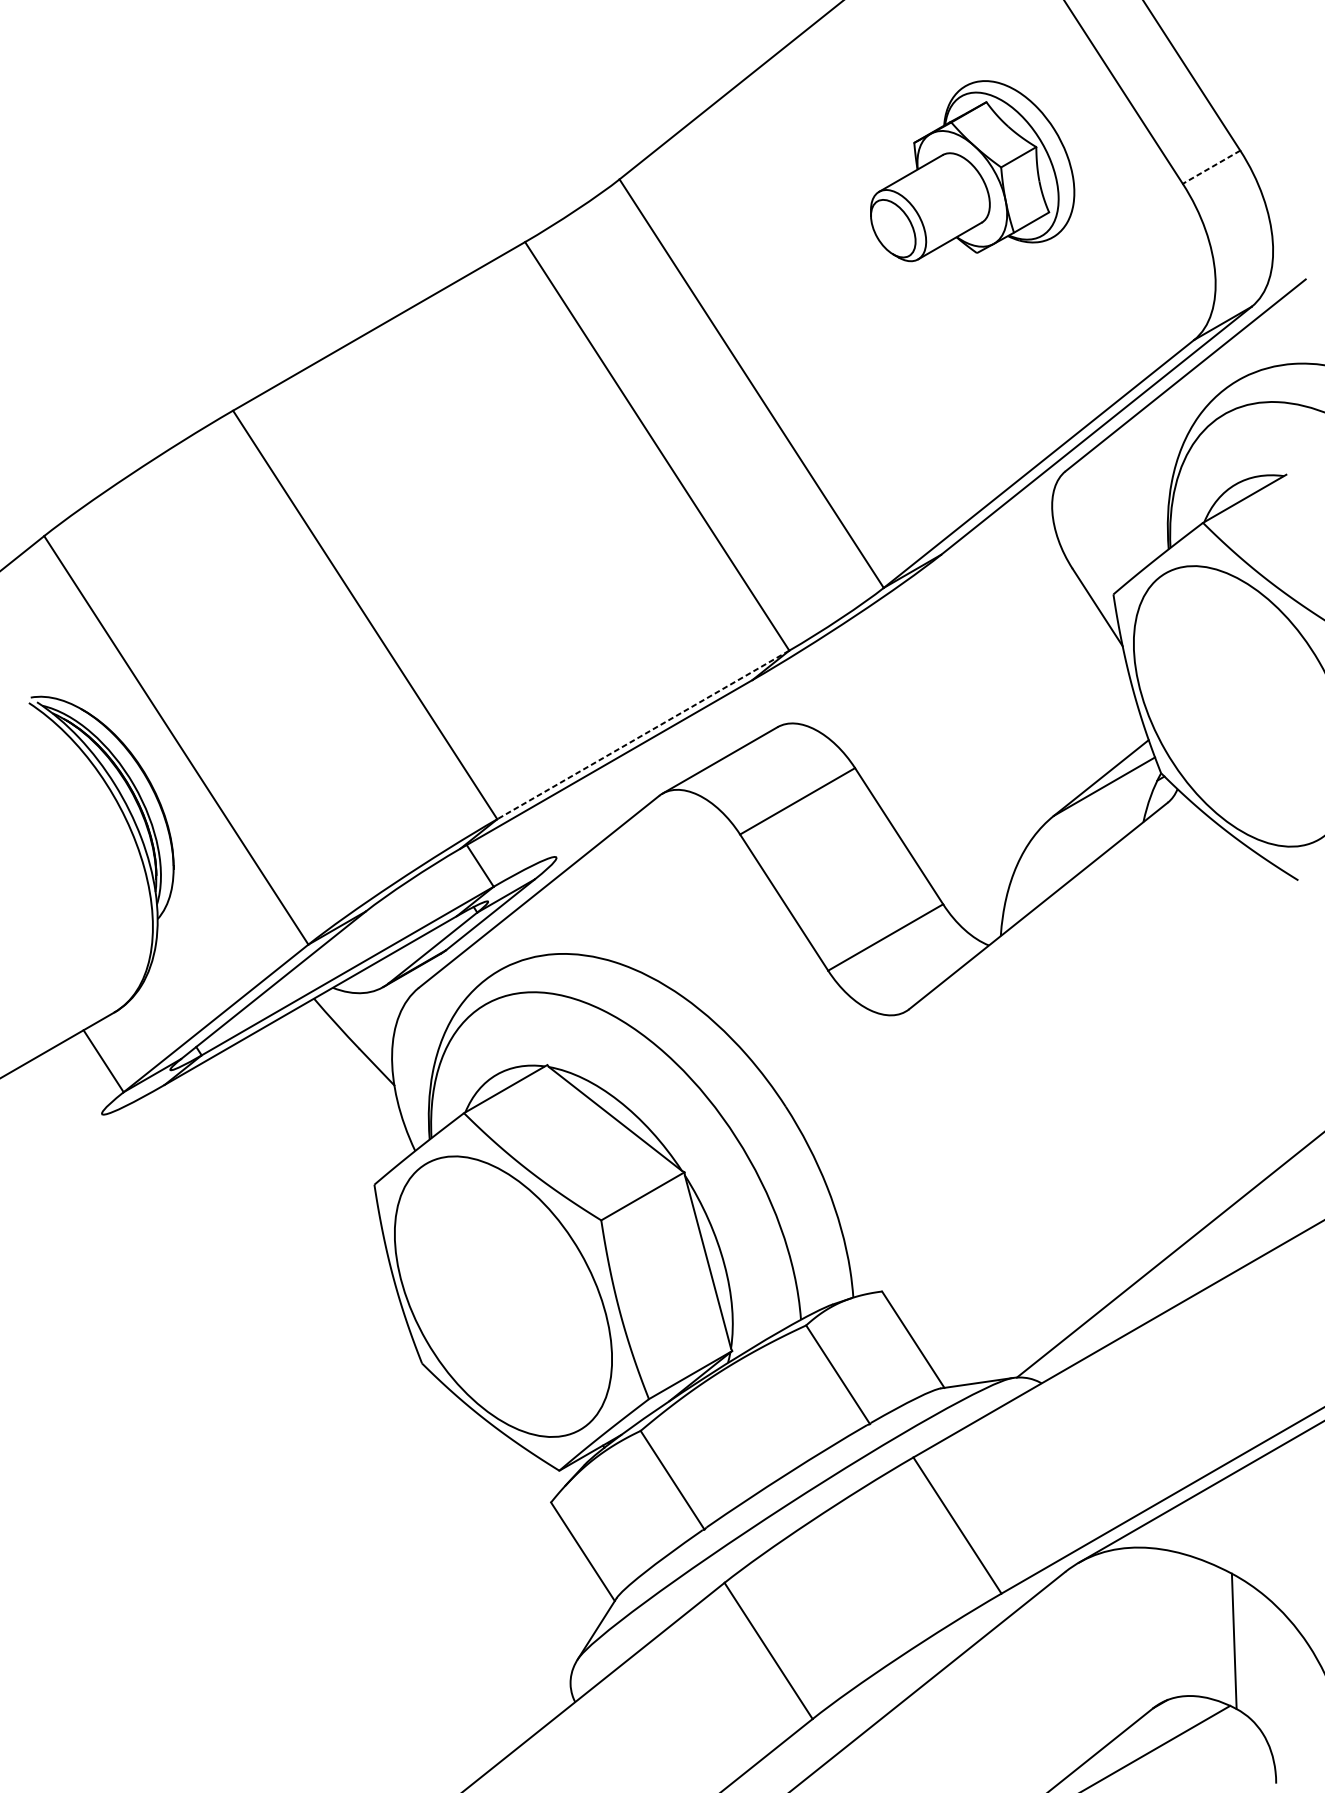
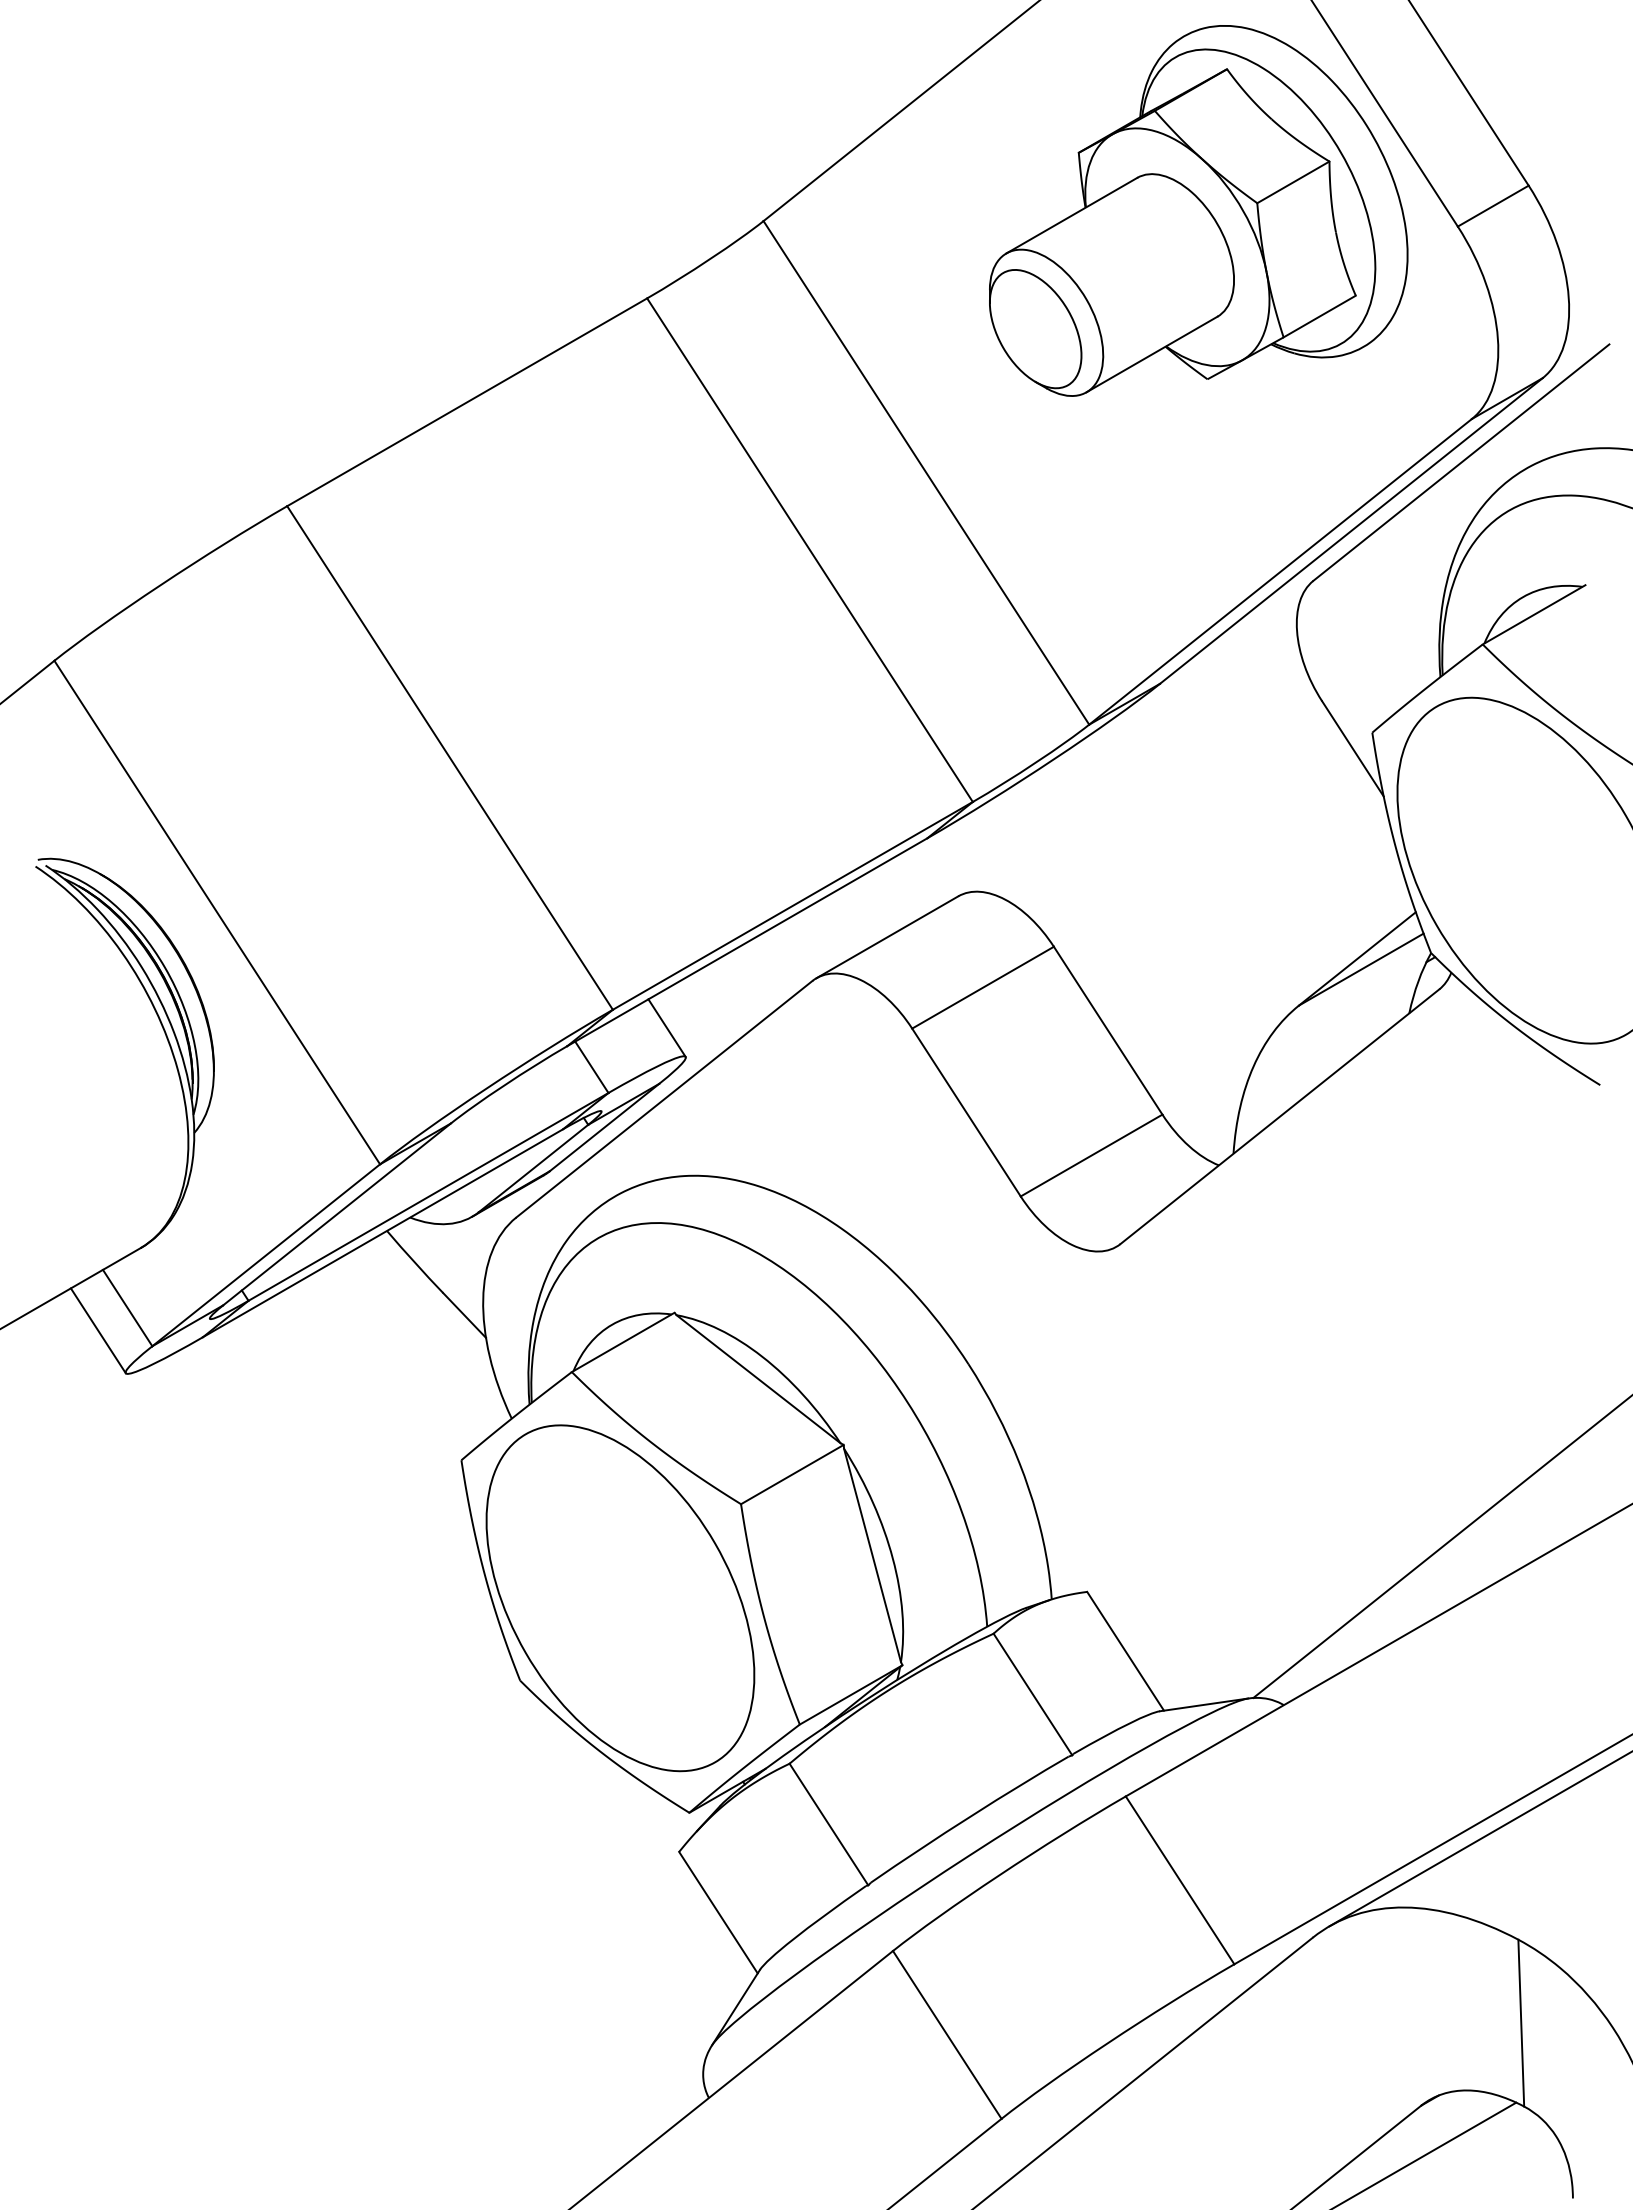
line: (1211, 167) -> (1493, 206), dashed -> solid
part: (972, 170) -> (1198, 210), size x1.67
line: (643, 734) -> (792, 905), dashed -> solid
line: (540, 833) -> (666, 1027), added
line: (79, 1079) -> (97, 1330), added

